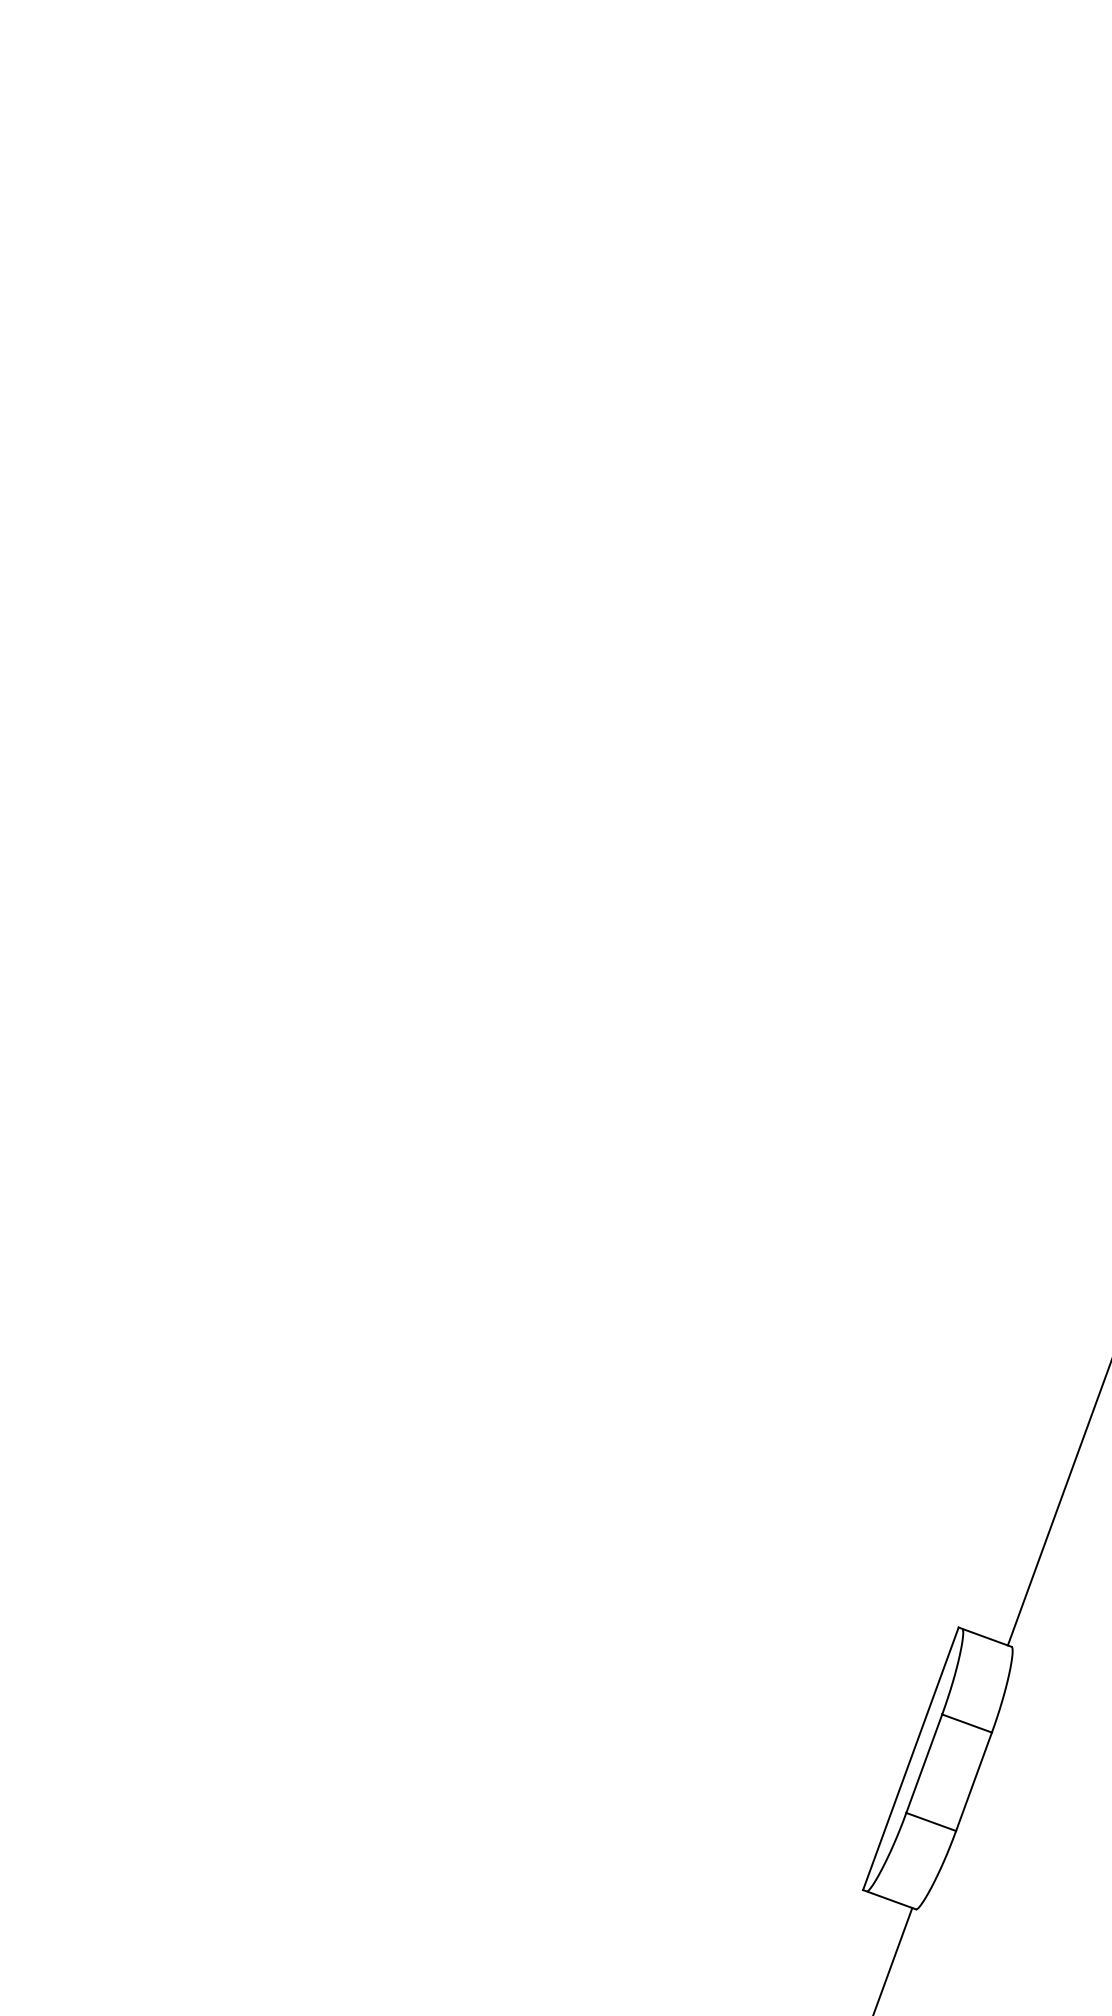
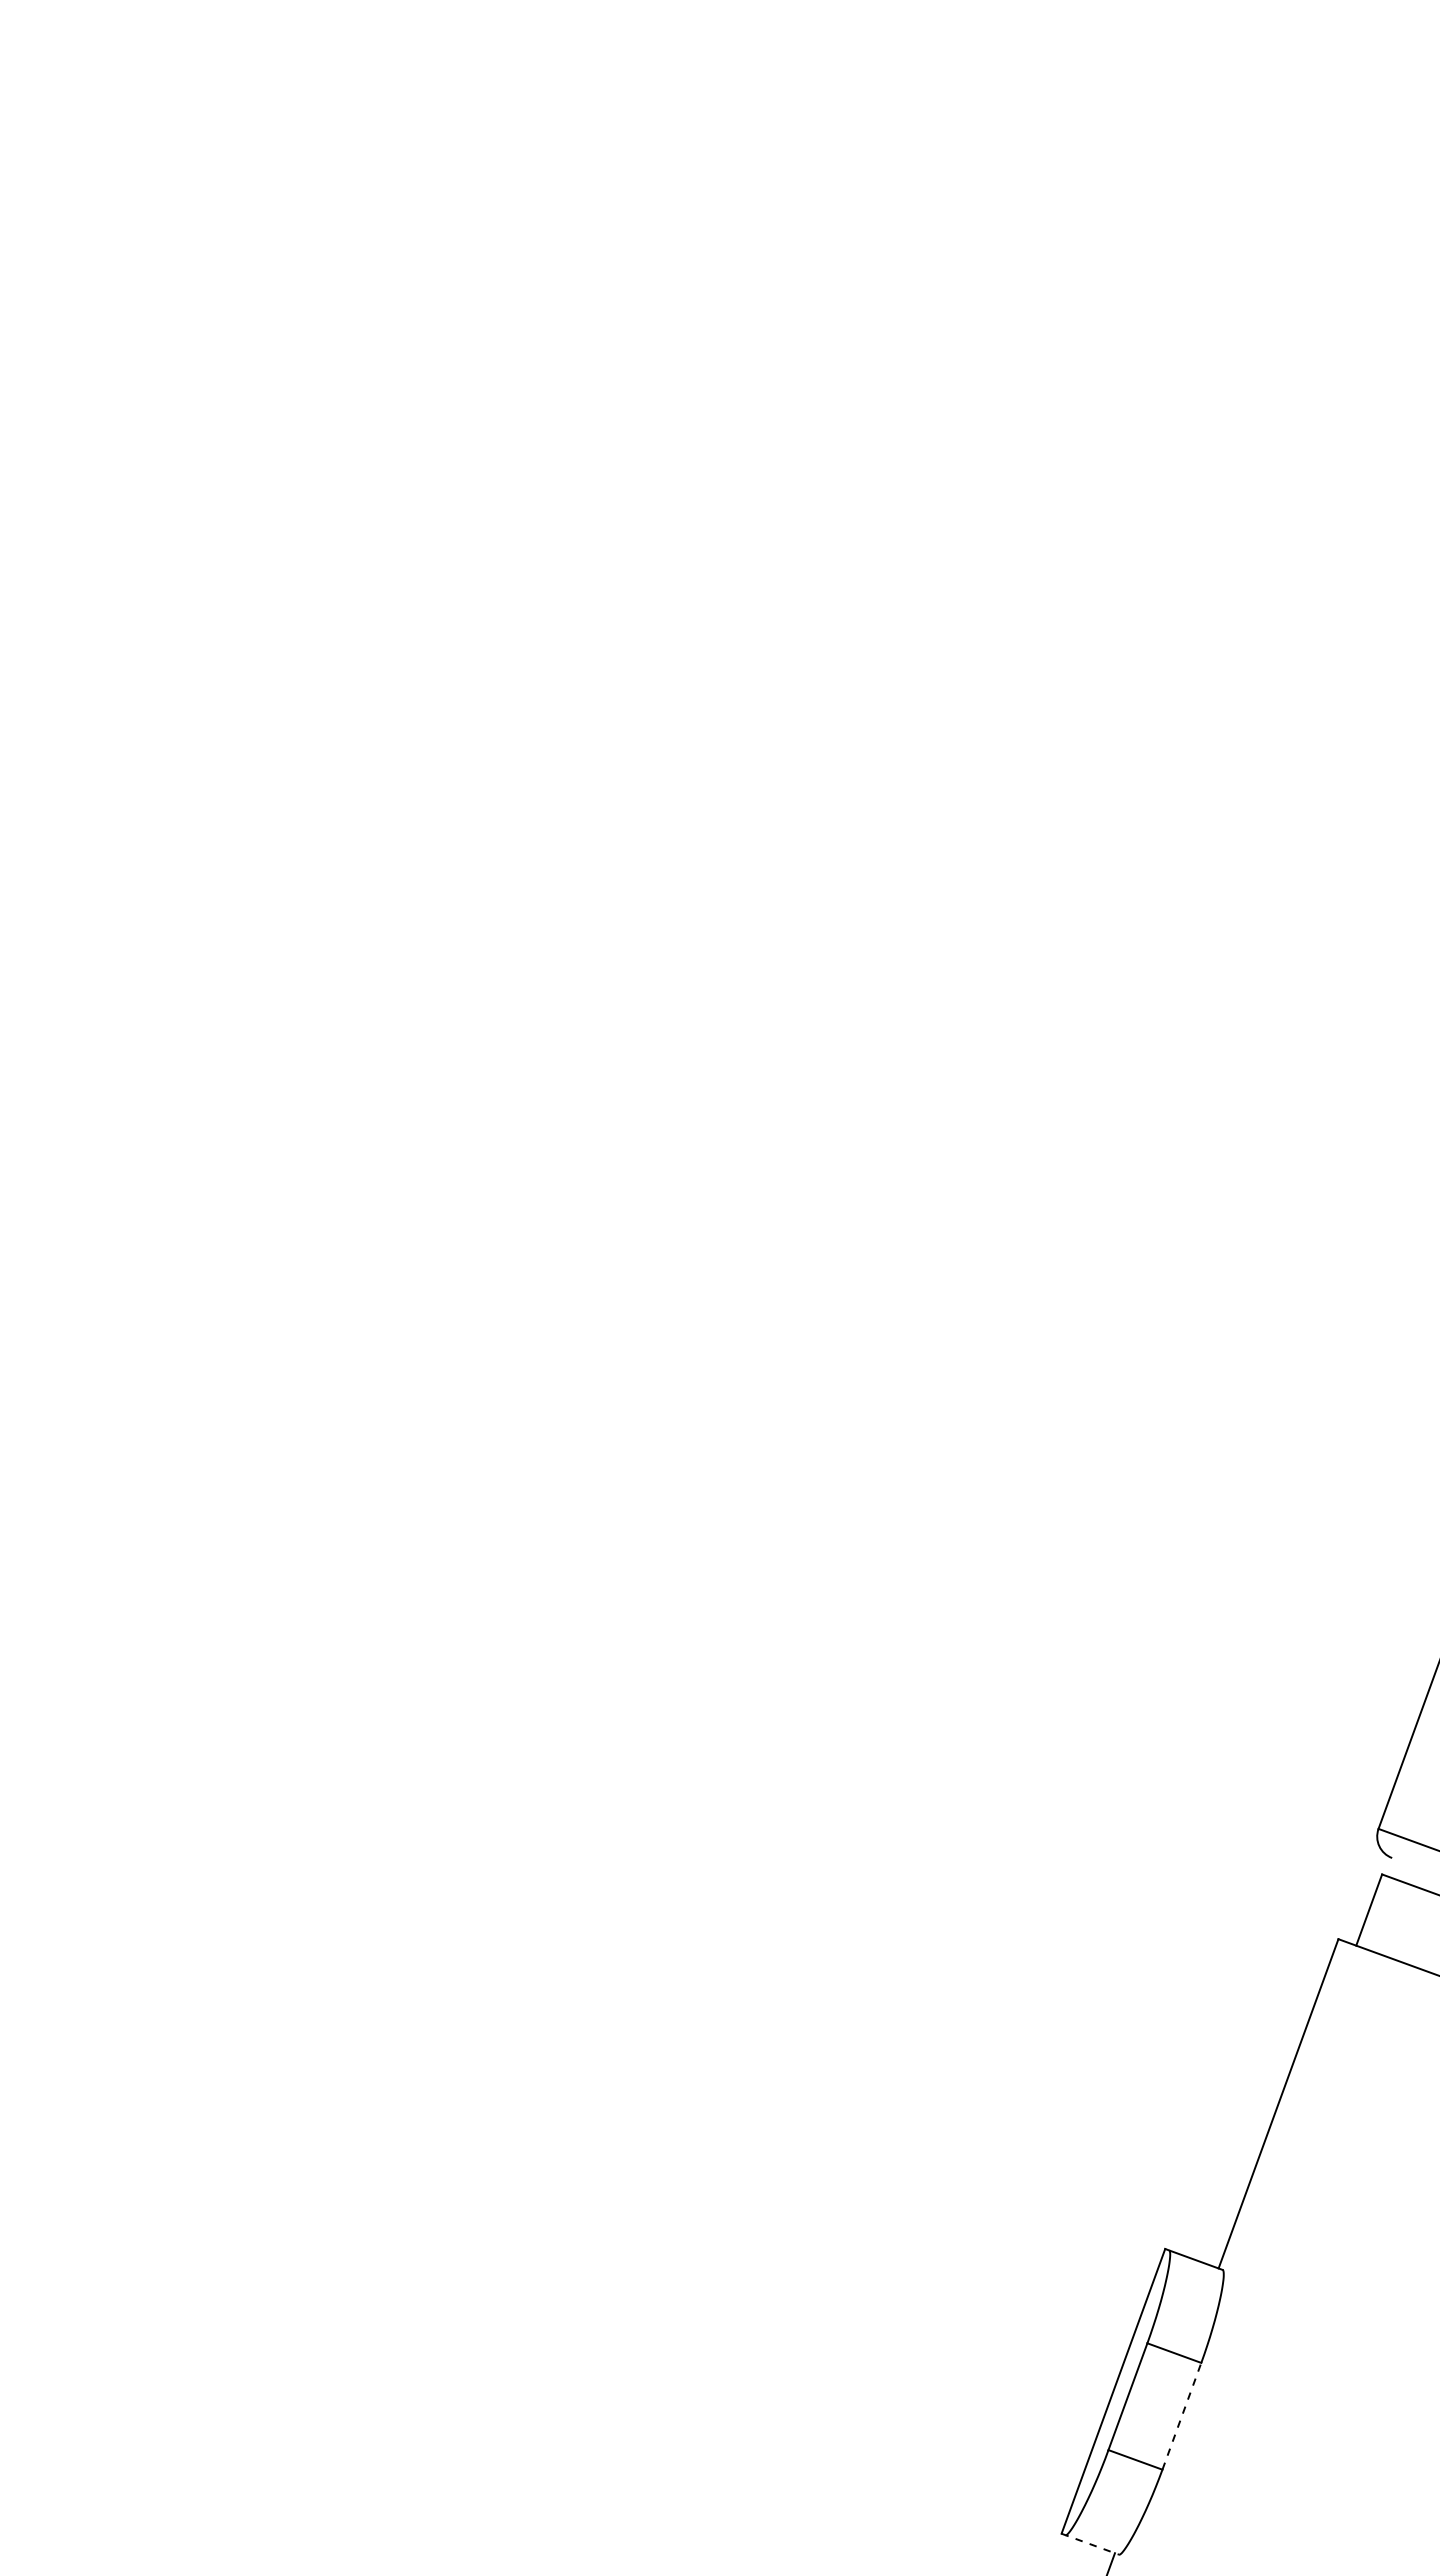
line: (973, 1781) -> (1181, 2416), solid -> dashed
line: (889, 1899) -> (1090, 2544), solid -> dashed

